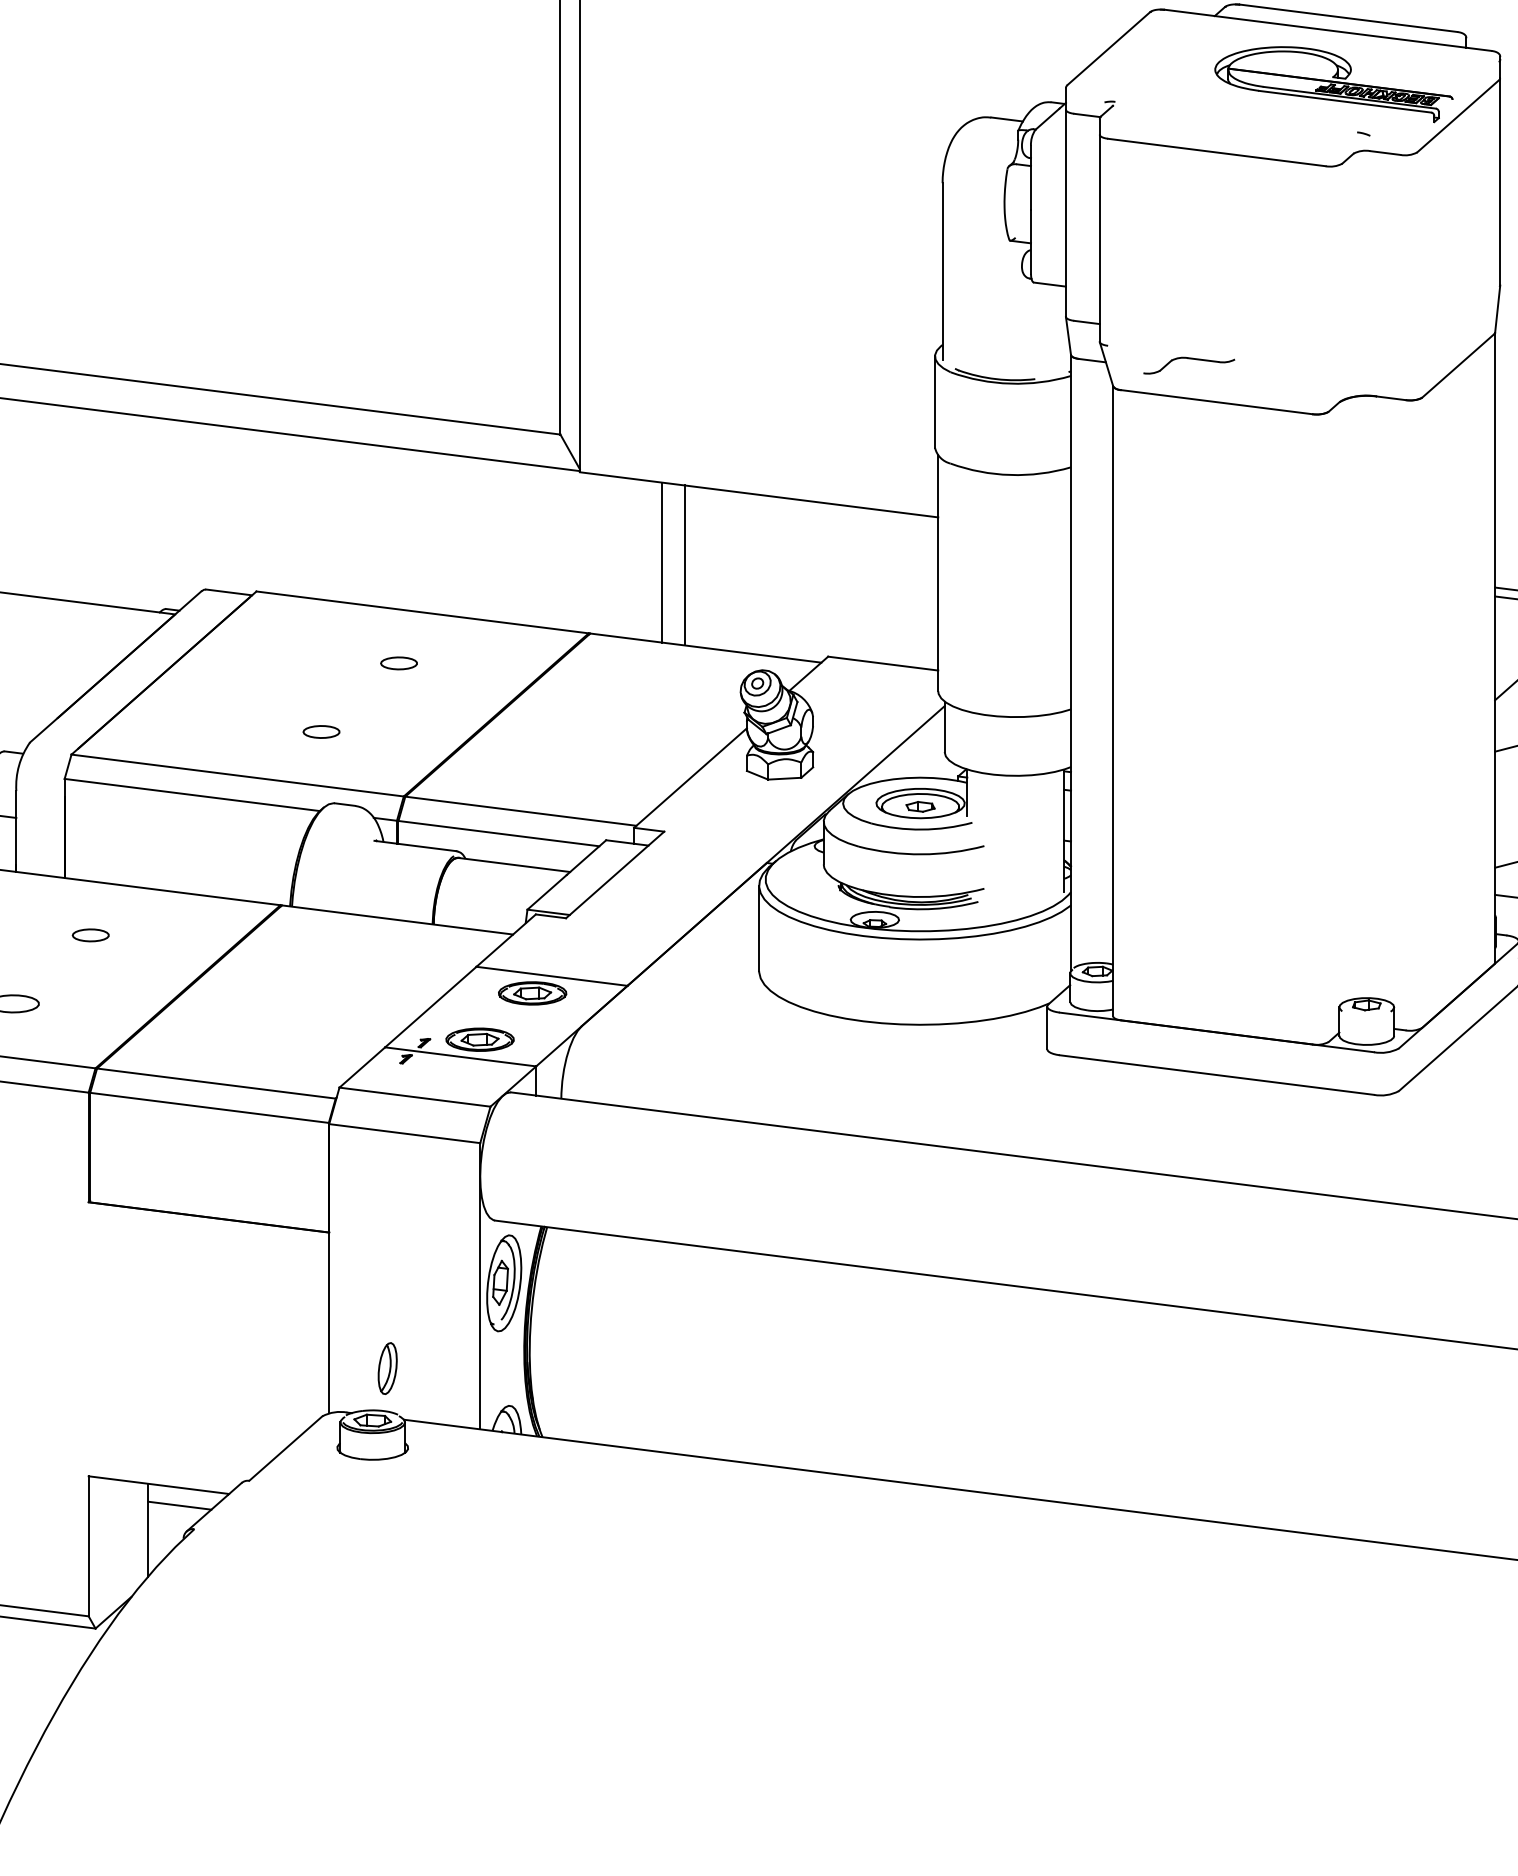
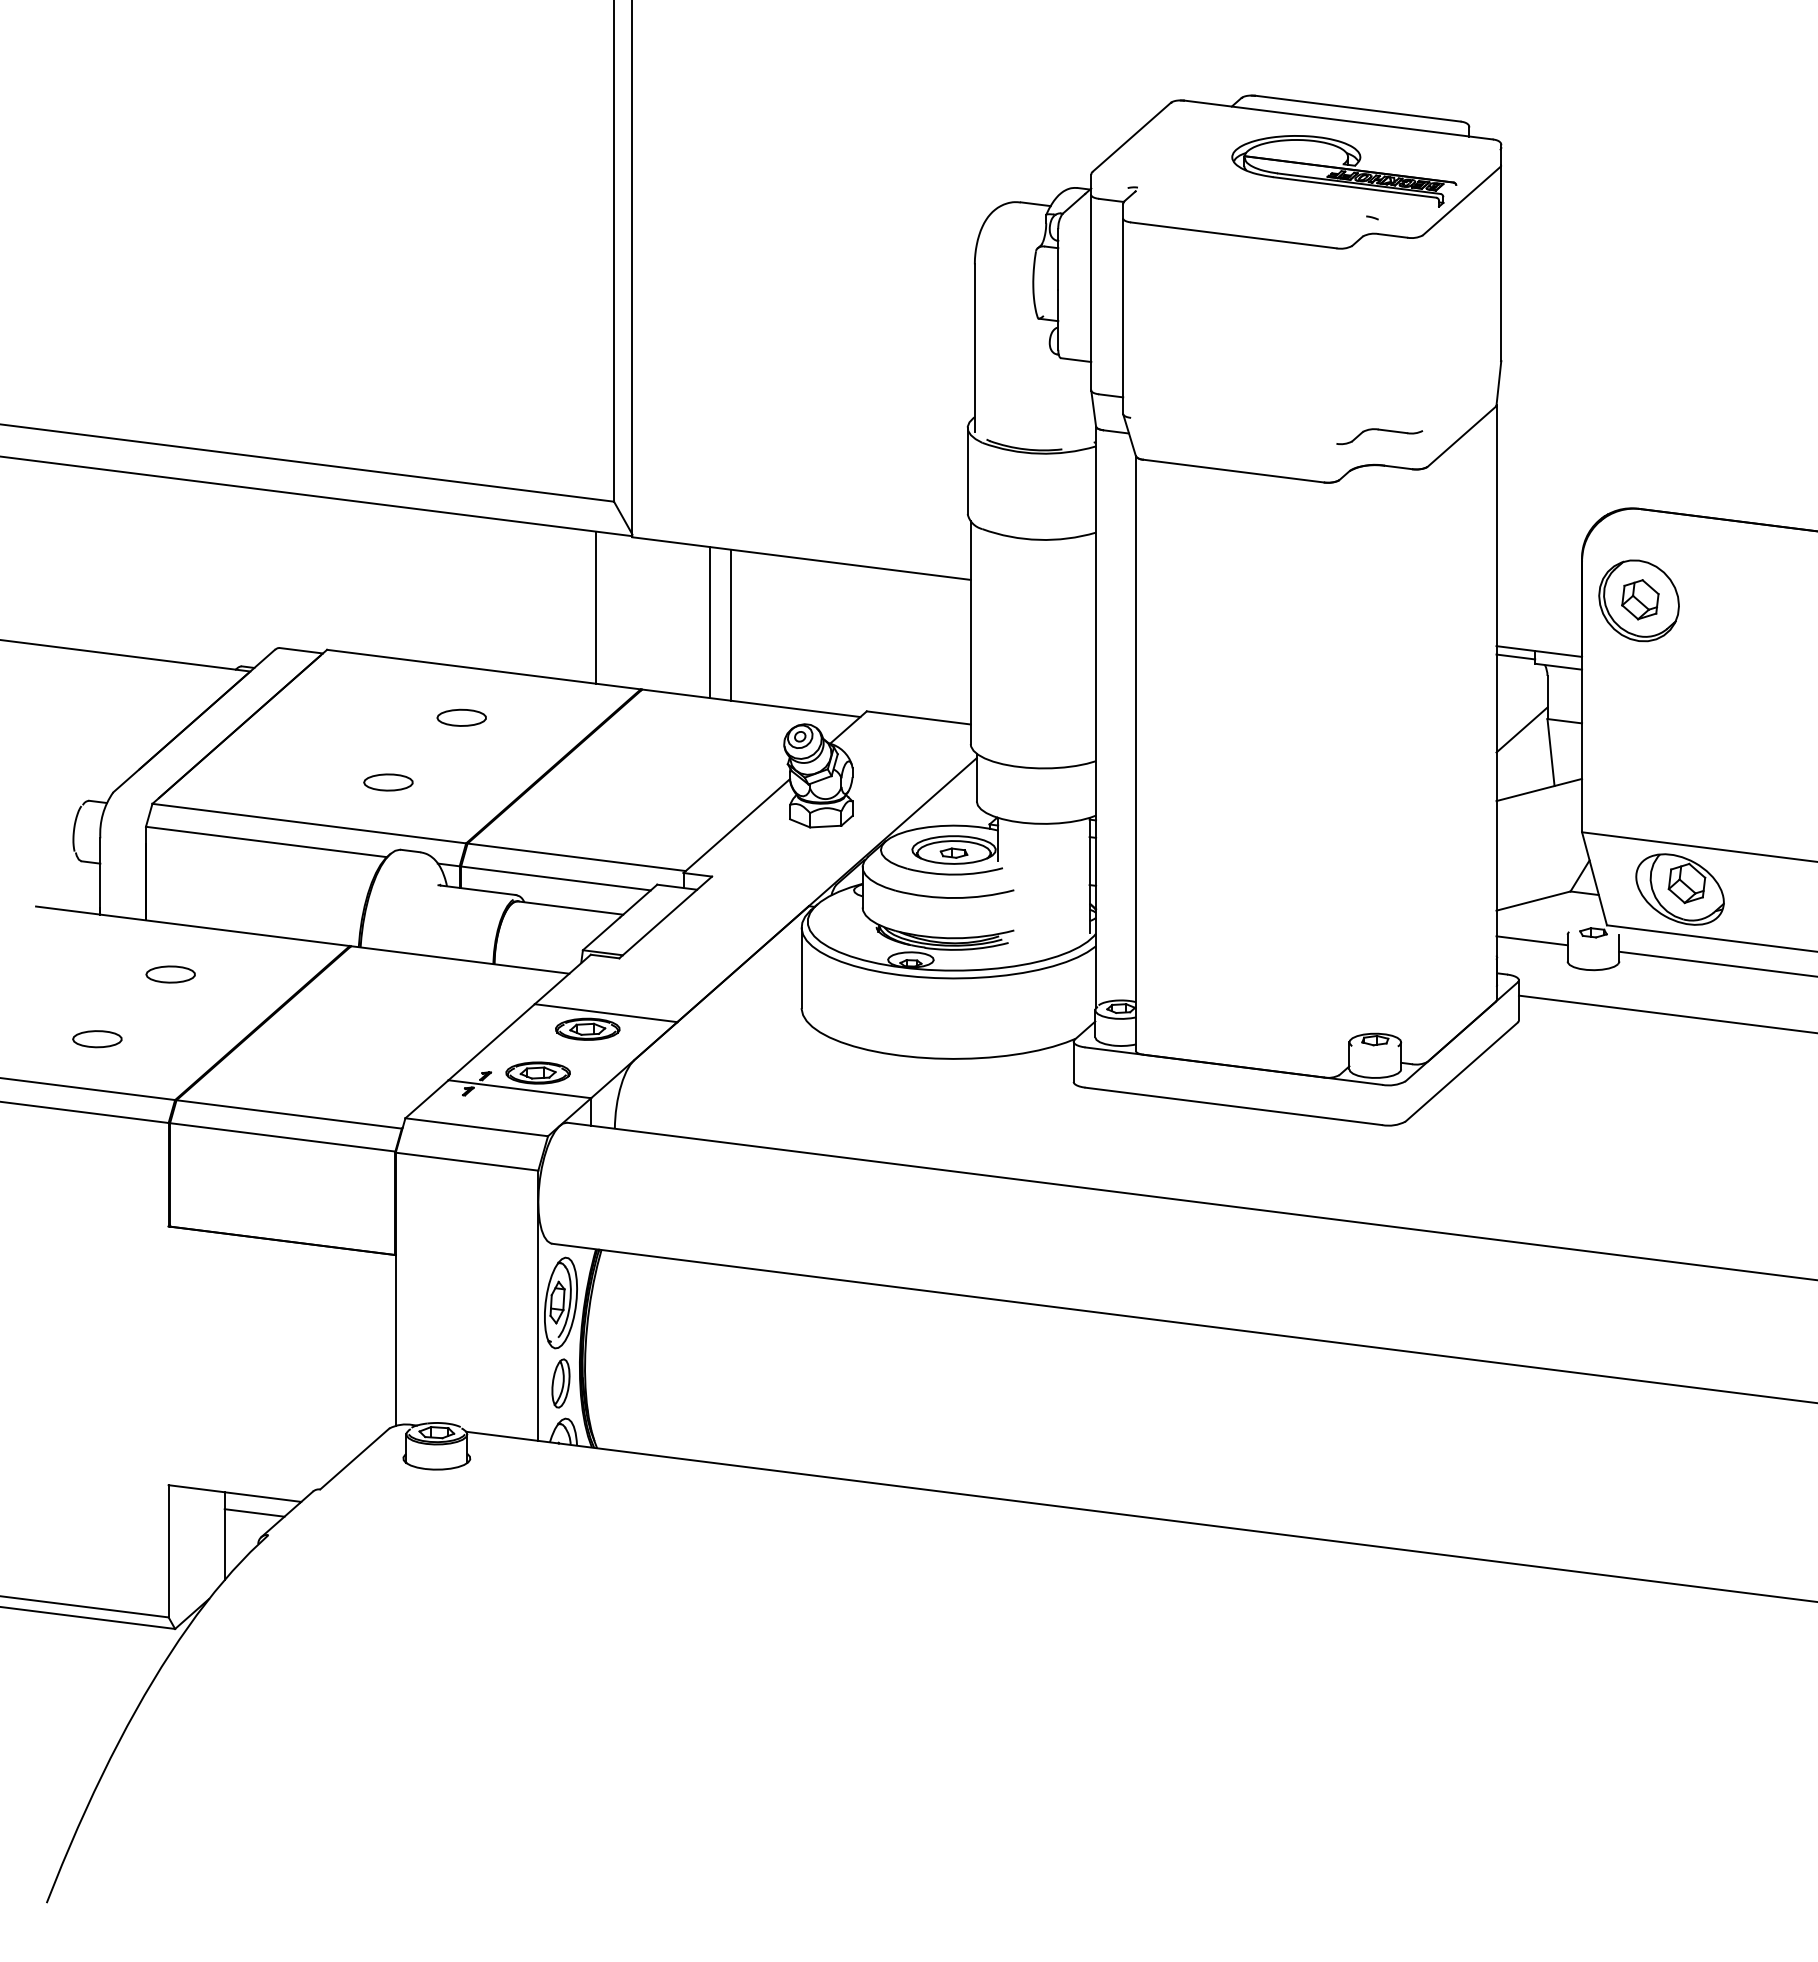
part: (1189, 365) -> (1379, 436), moved
line: (540, 546) -> (595, 607), added
part: (398, 663) -> (461, 717), size x1.43
part: (321, 731) -> (388, 782), size x1.43
part: (90, 935) -> (170, 974), size x1.43
part: (387, 1368) -> (560, 1383), moved

